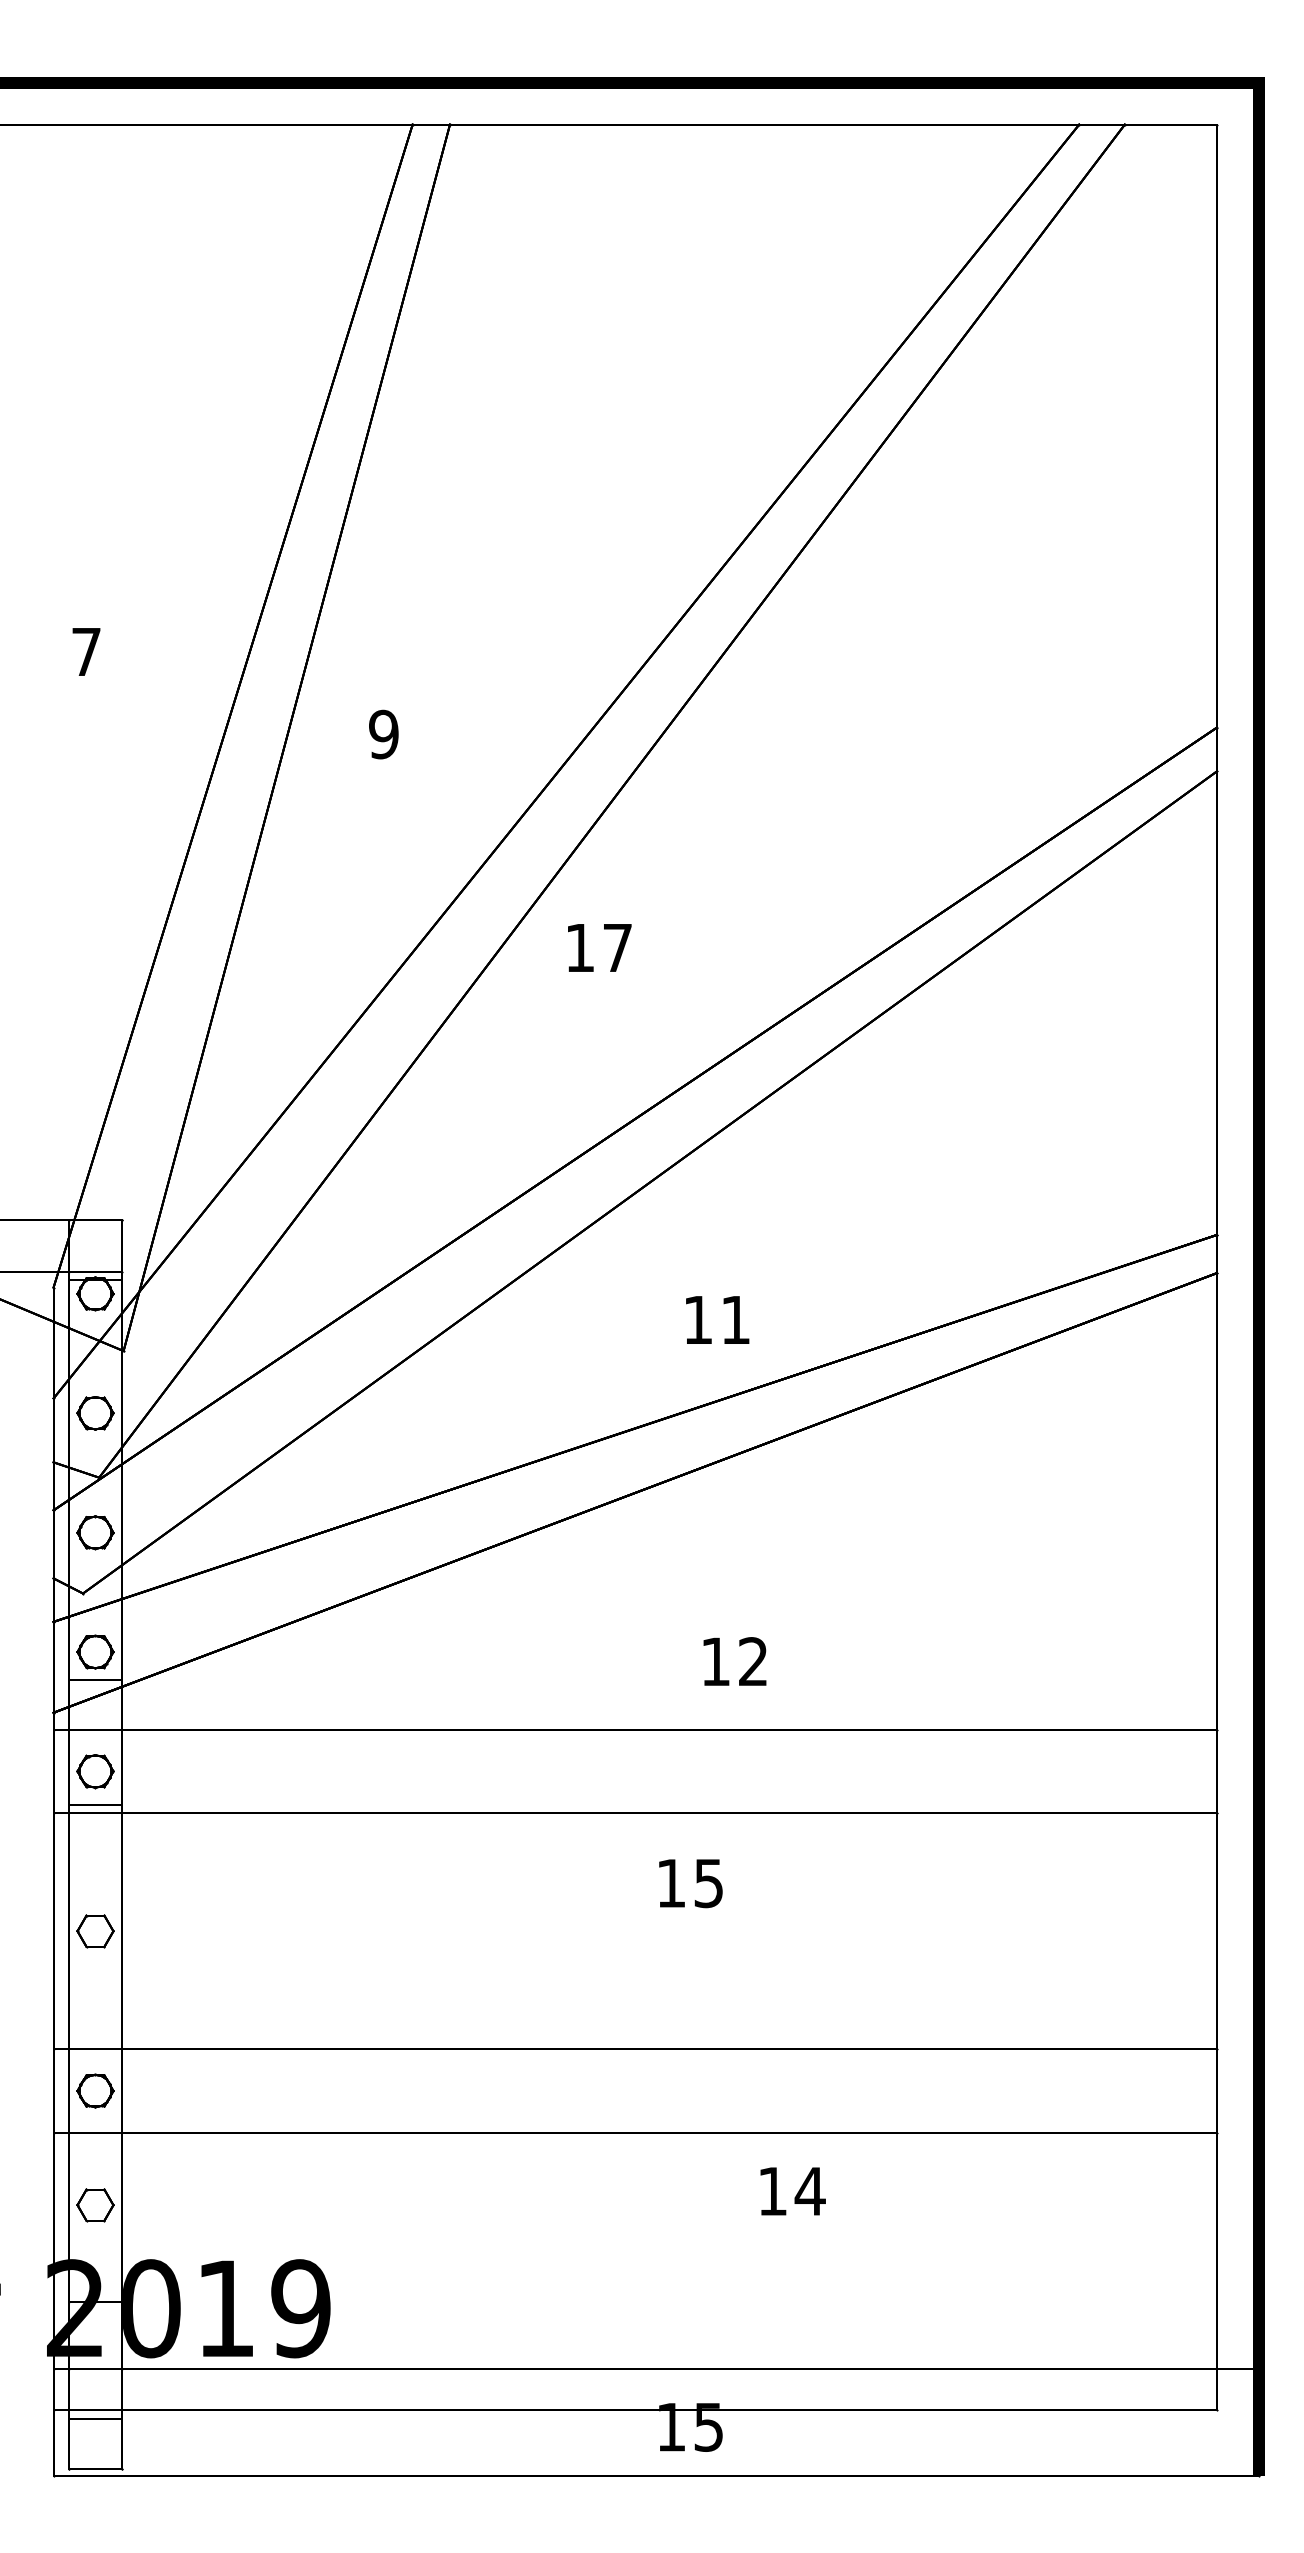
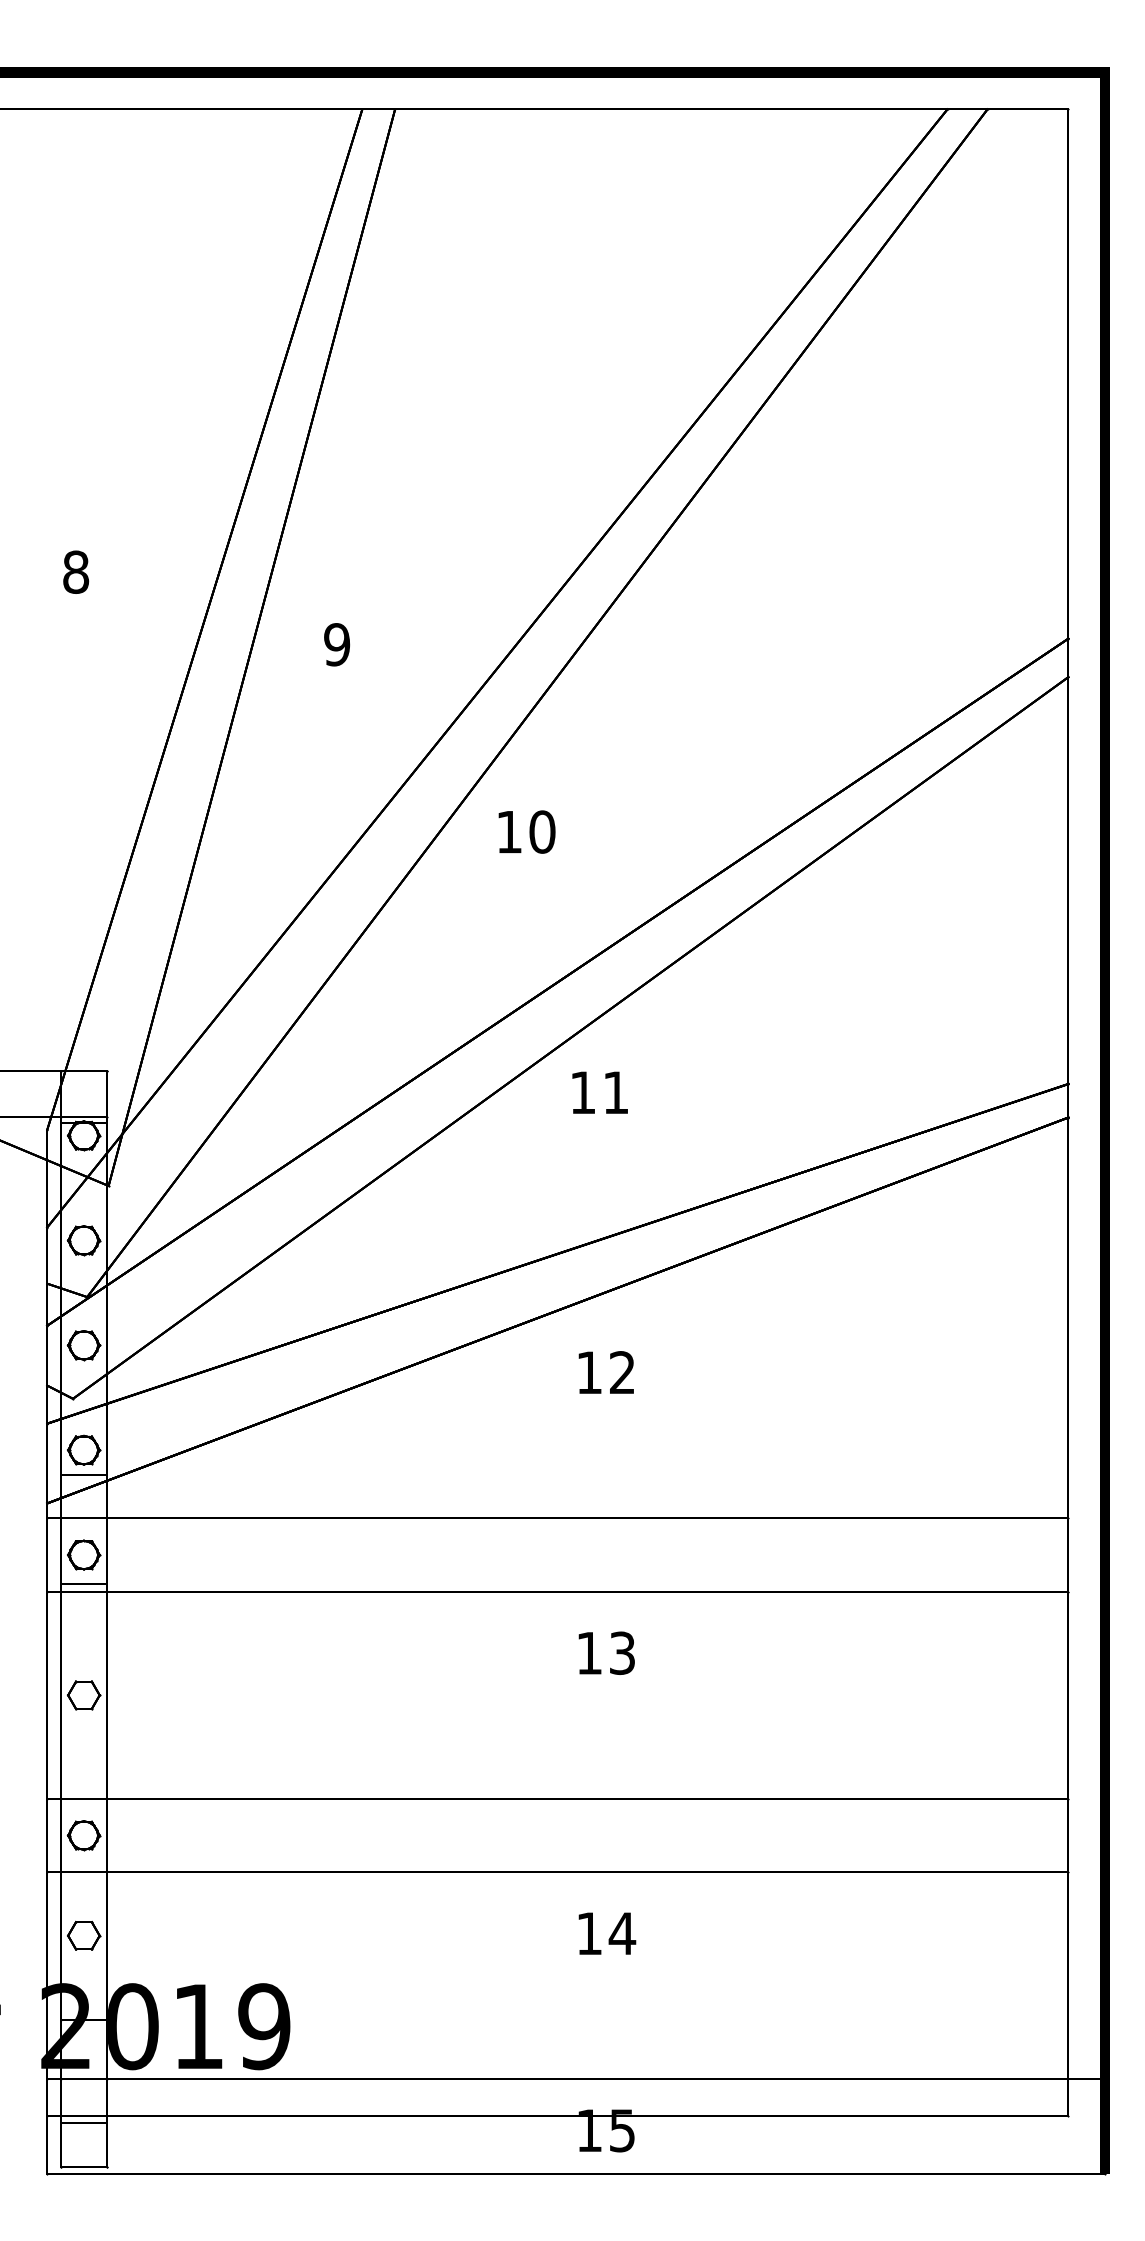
text: (87, 651) -> (76, 571), 7 -> 8
text: (617, 947) -> (542, 831), 17 -> 10
text: (716, 1319) -> (599, 1092), moved
text: (734, 1661) -> (605, 1372), moved
text: (708, 1882) -> (622, 1652), 15 -> 13
text: (793, 2191) -> (607, 1933), moved

